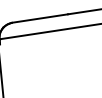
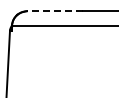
line: (40, 18) -> (55, 11), solid -> dashed

